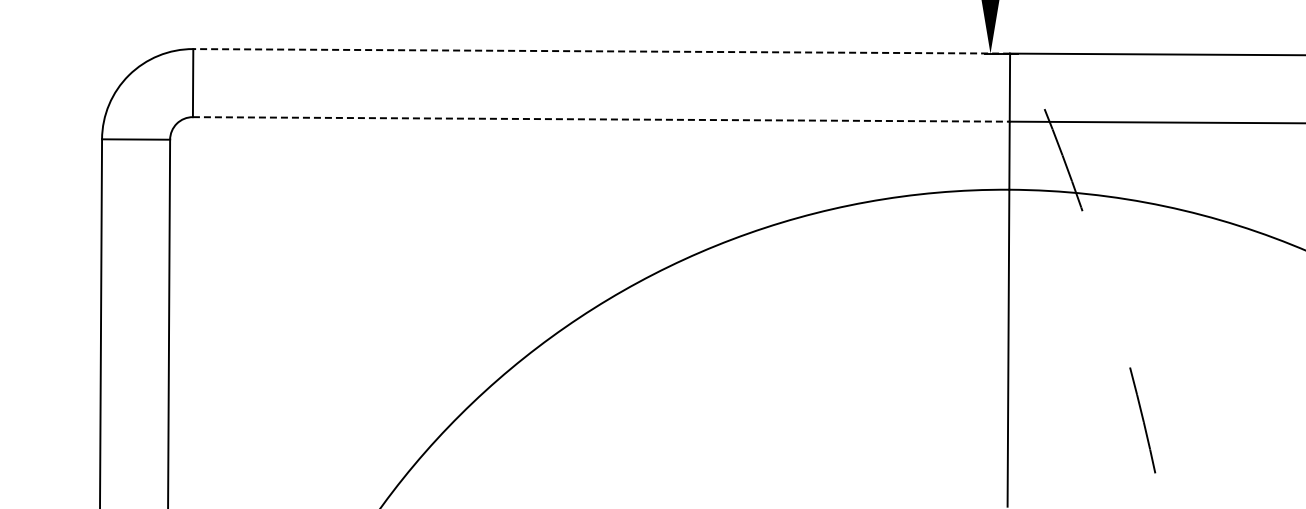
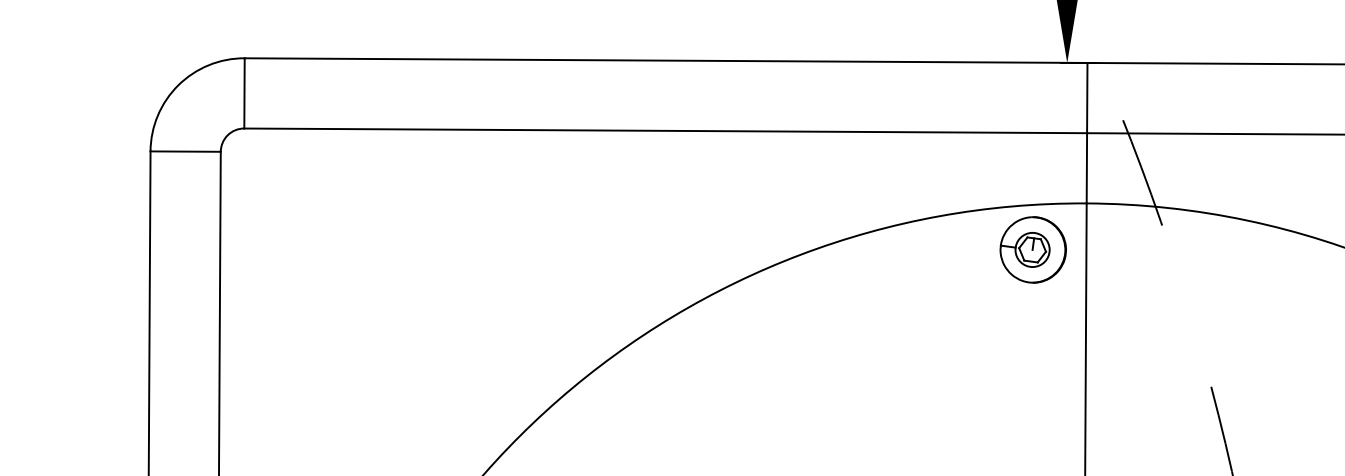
line: (601, 51) -> (665, 60), dashed -> solid
line: (601, 119) -> (665, 130), dashed -> solid
part: (957, 234) -> (1033, 249), added

